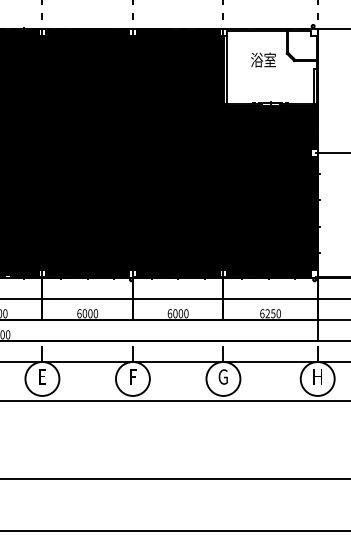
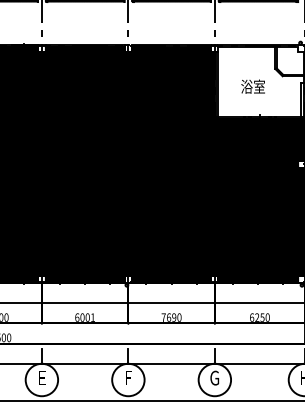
text: (263, 59) -> (253, 86), moved
text: (95, 313) -> (92, 317), 6000 -> 6001
text: (174, 313) -> (168, 317), 6000 -> 7690

